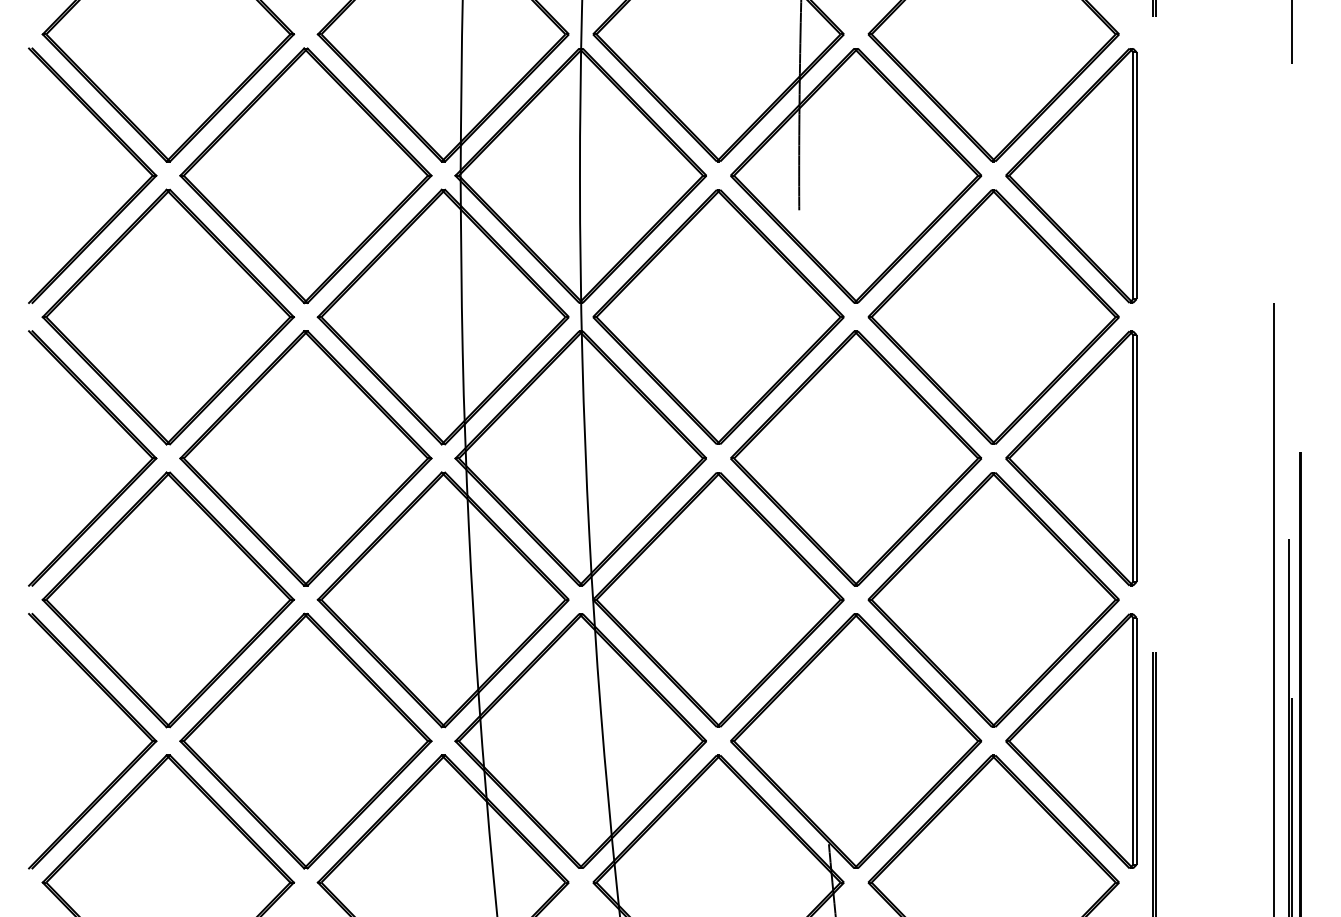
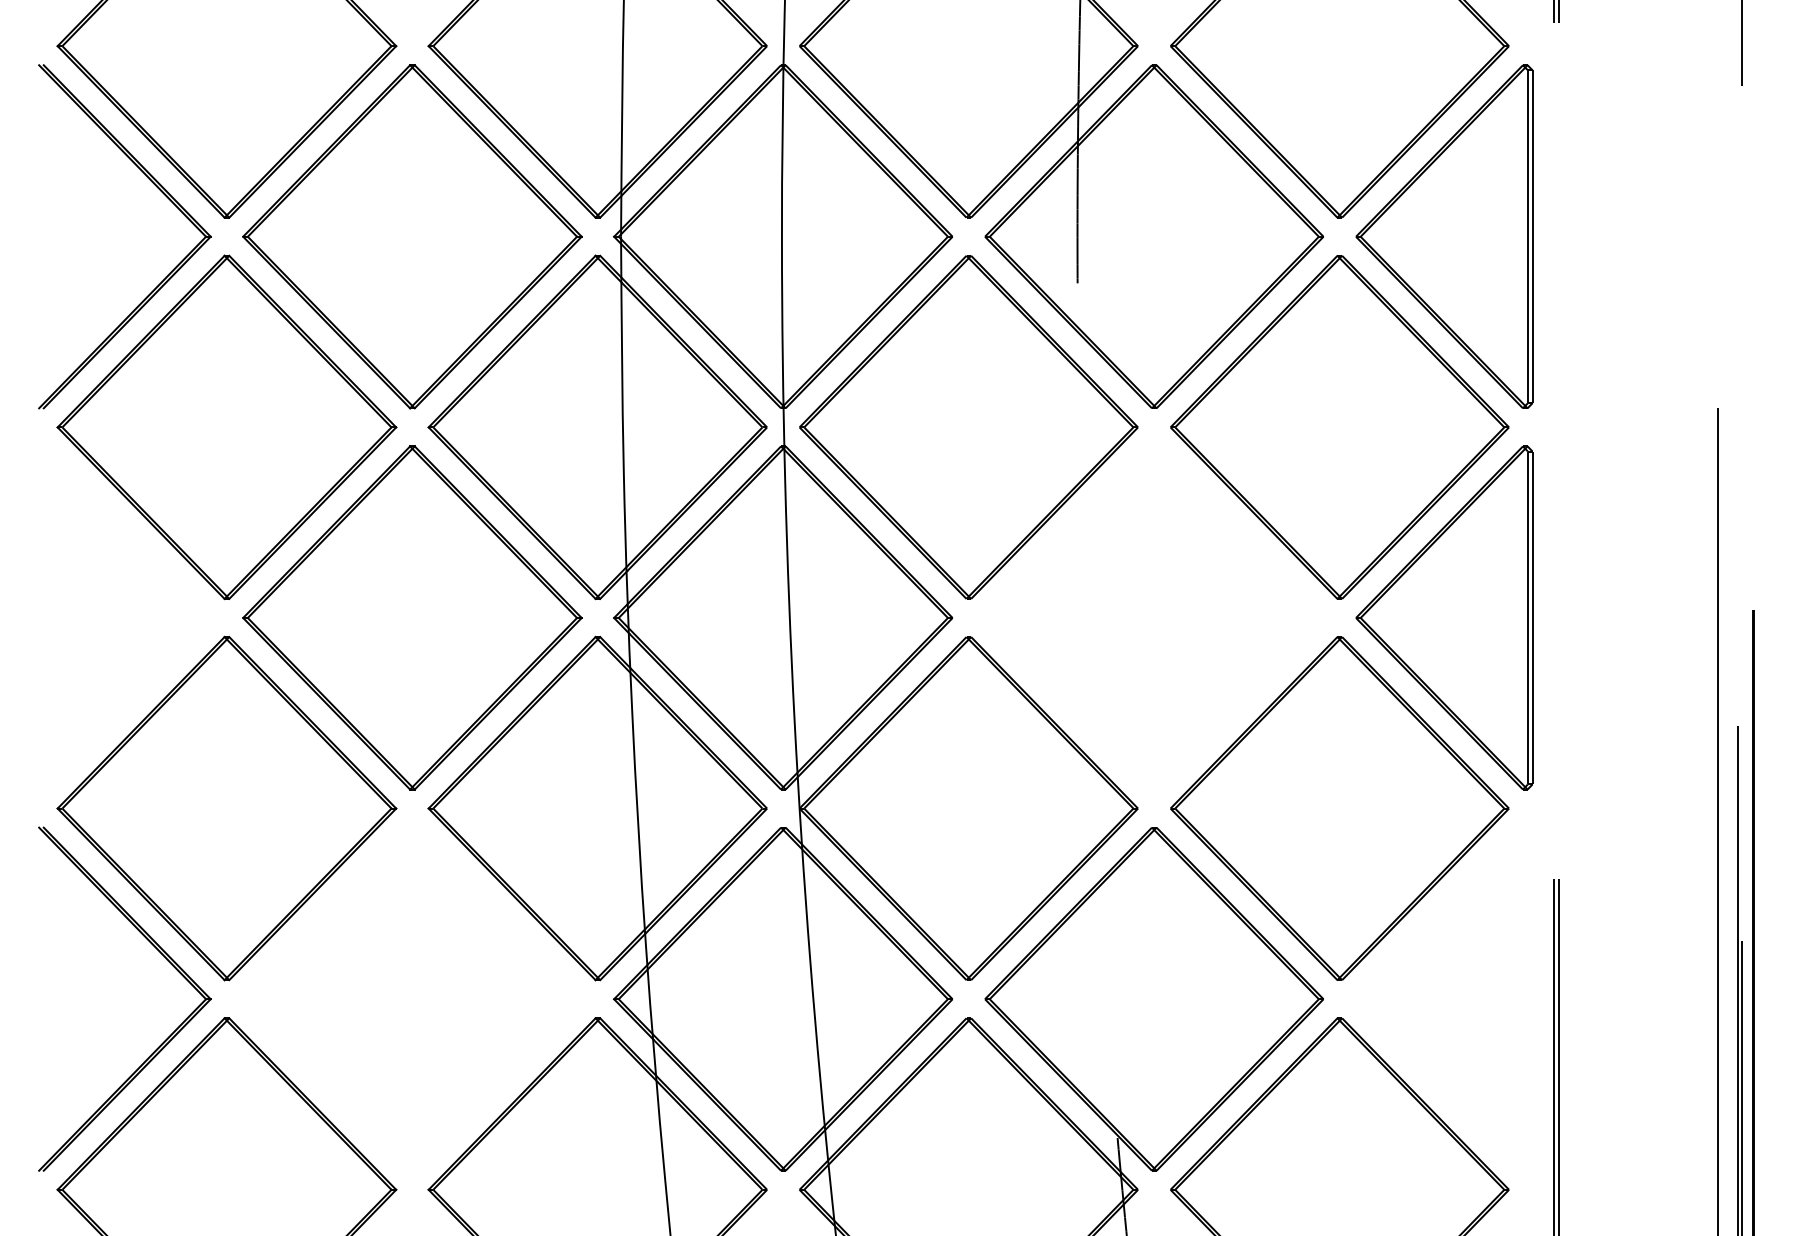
part: (122, 428) -> (165, 577), removed
part: (856, 458) -> (1154, 618), removed
part: (305, 740) -> (411, 998), removed
part: (1071, 740) -> (1444, 998), removed

